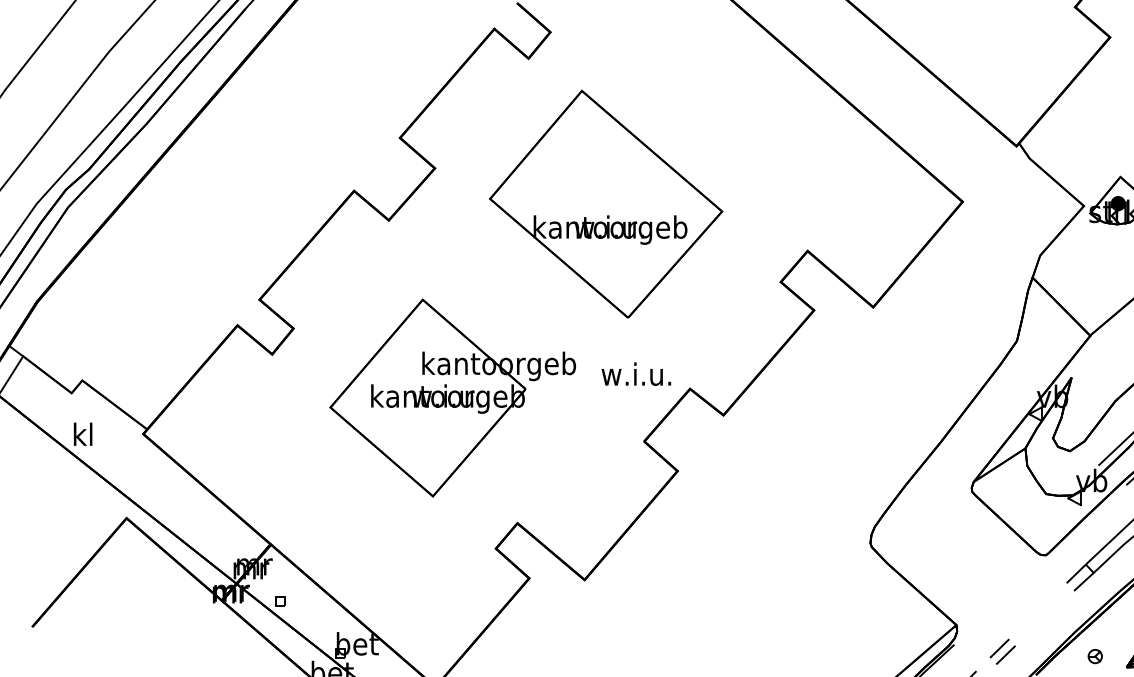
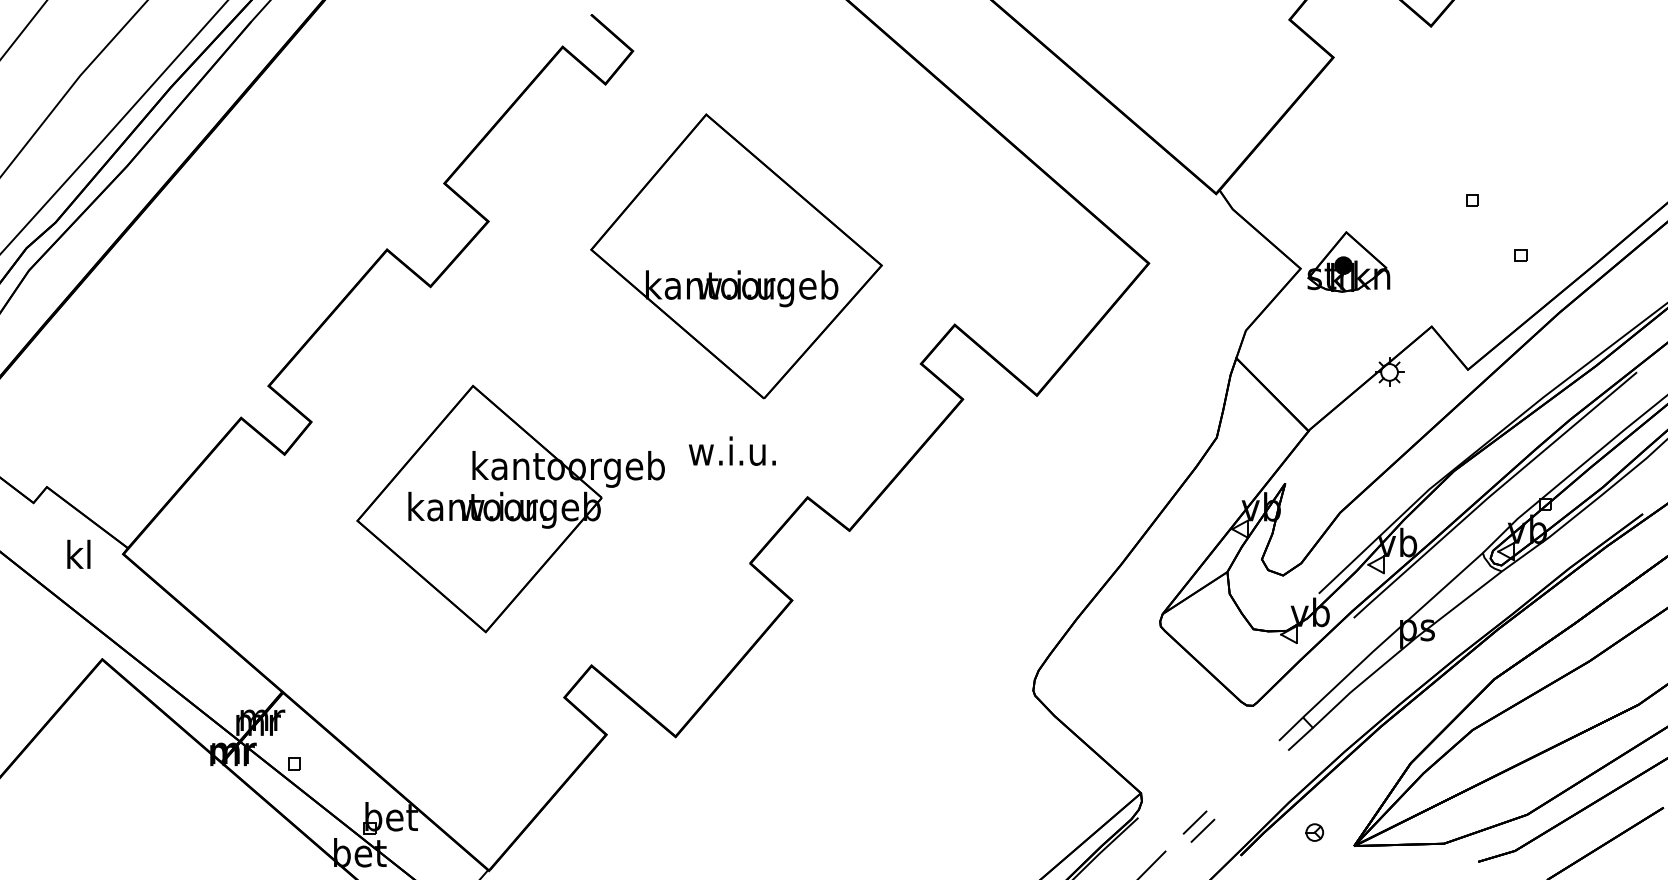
part: (606, 204) -> (736, 256), moved
text: (636, 373) -> (732, 450), moved
text: (82, 433) -> (78, 553), moved

